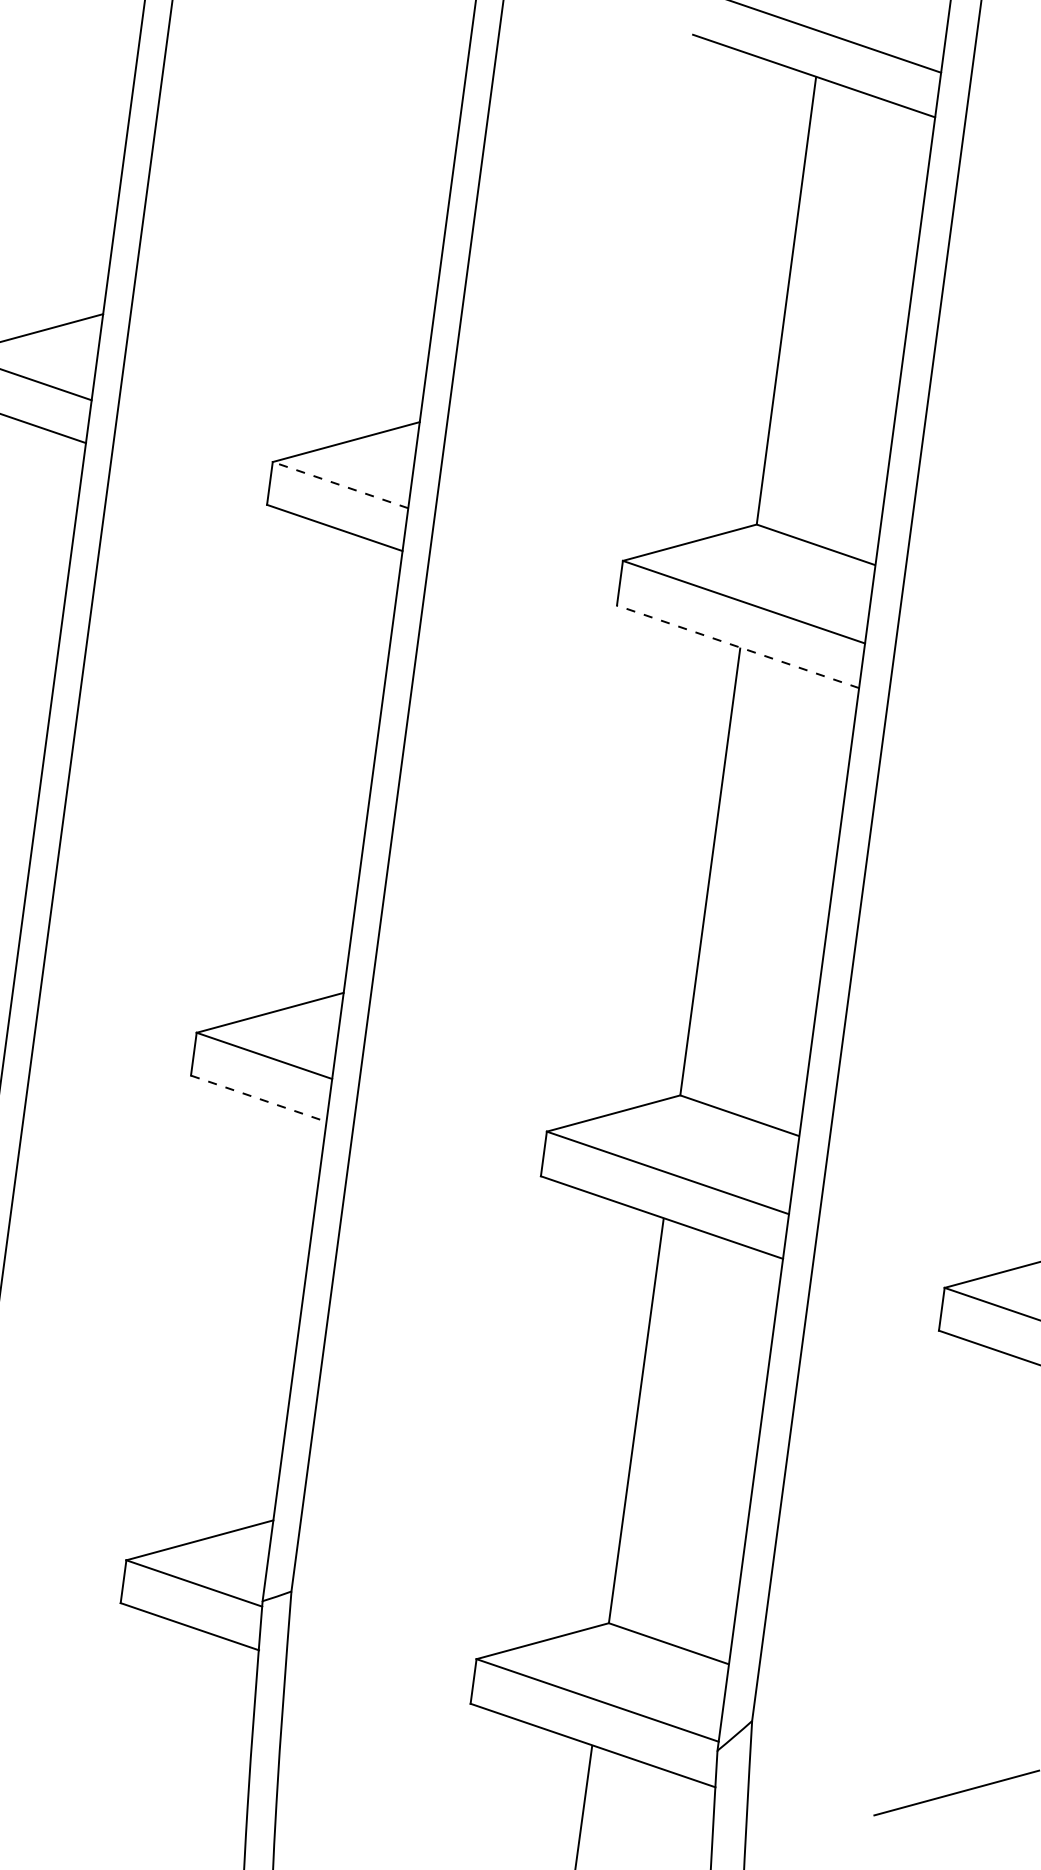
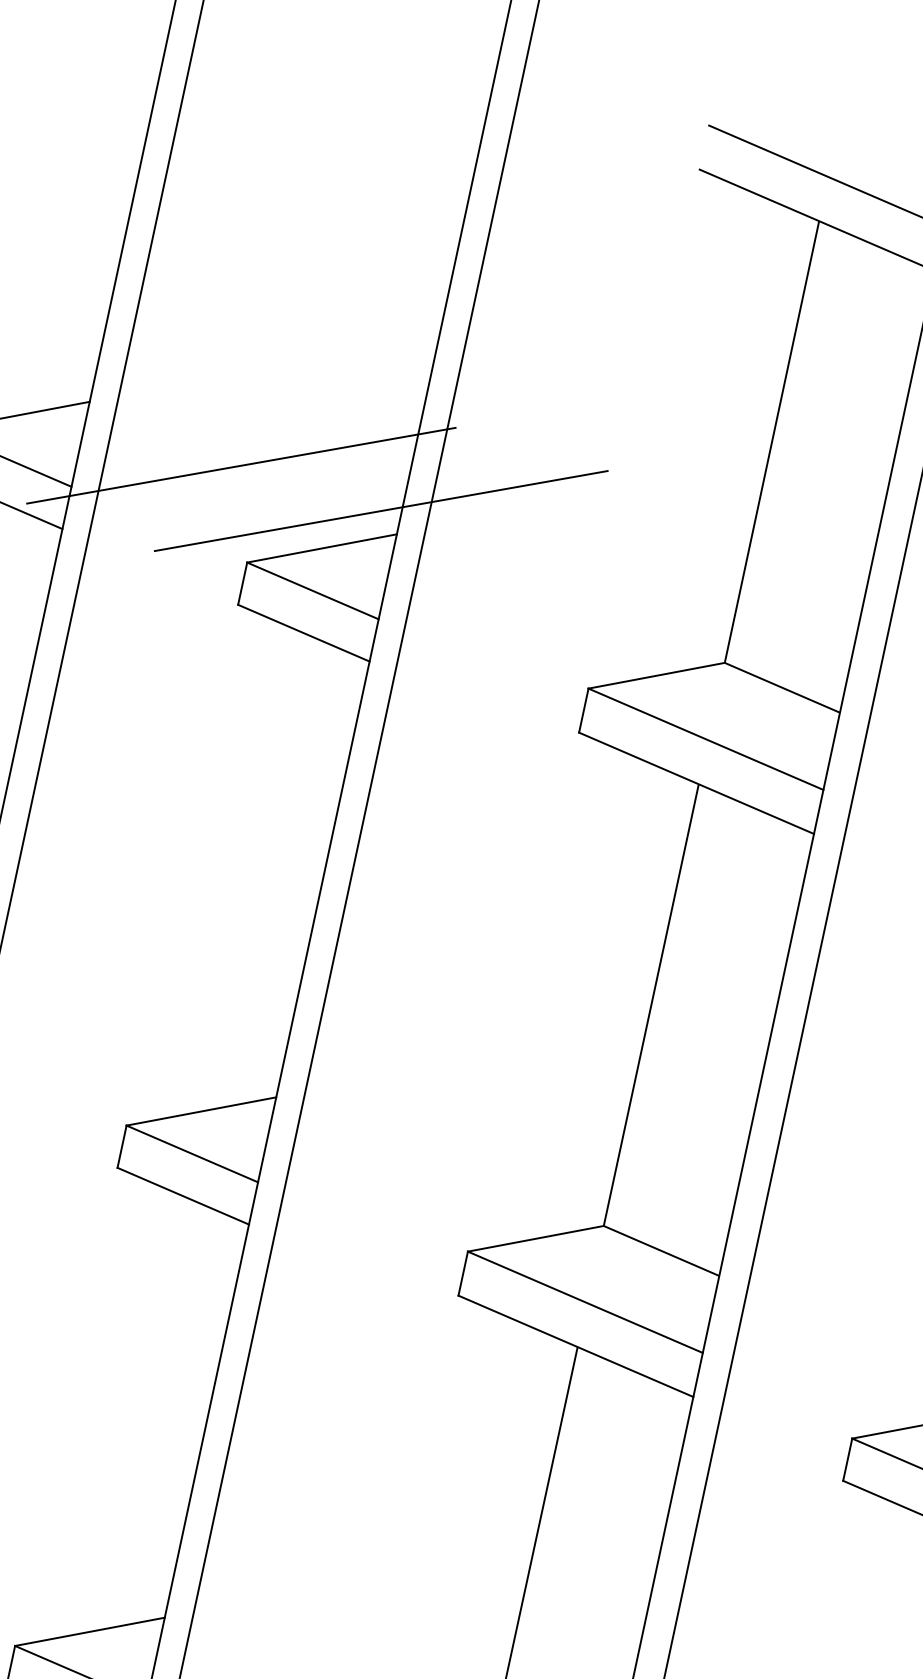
line: (258, 365) -> (240, 465), added
line: (401, 400) -> (380, 511), added
line: (340, 485) -> (312, 591), dashed -> solid
line: (738, 646) -> (697, 783), dashed -> solid
line: (258, 1098) -> (183, 1195), dashed -> solid

